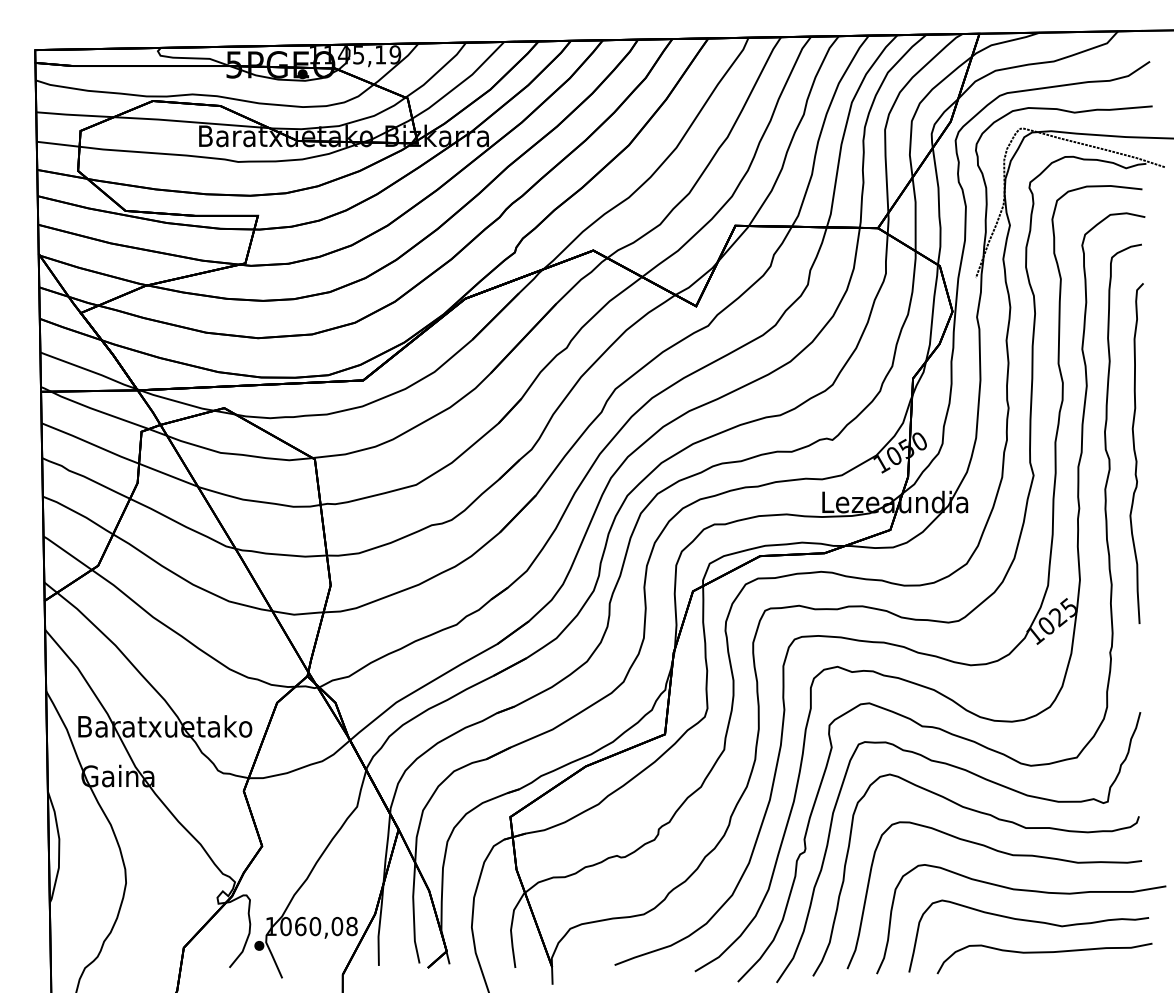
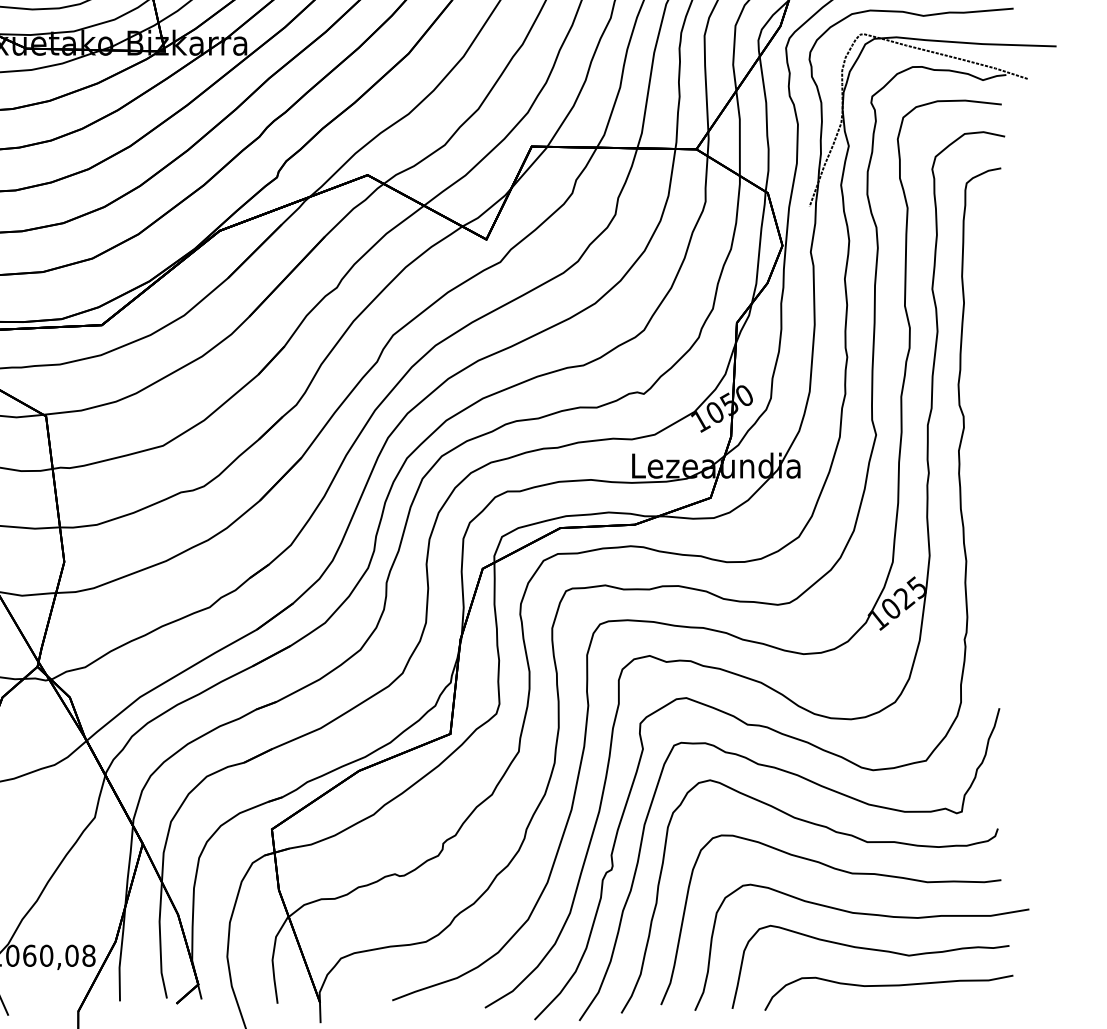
curve: (1135, 453) -> (993, 409), removed

